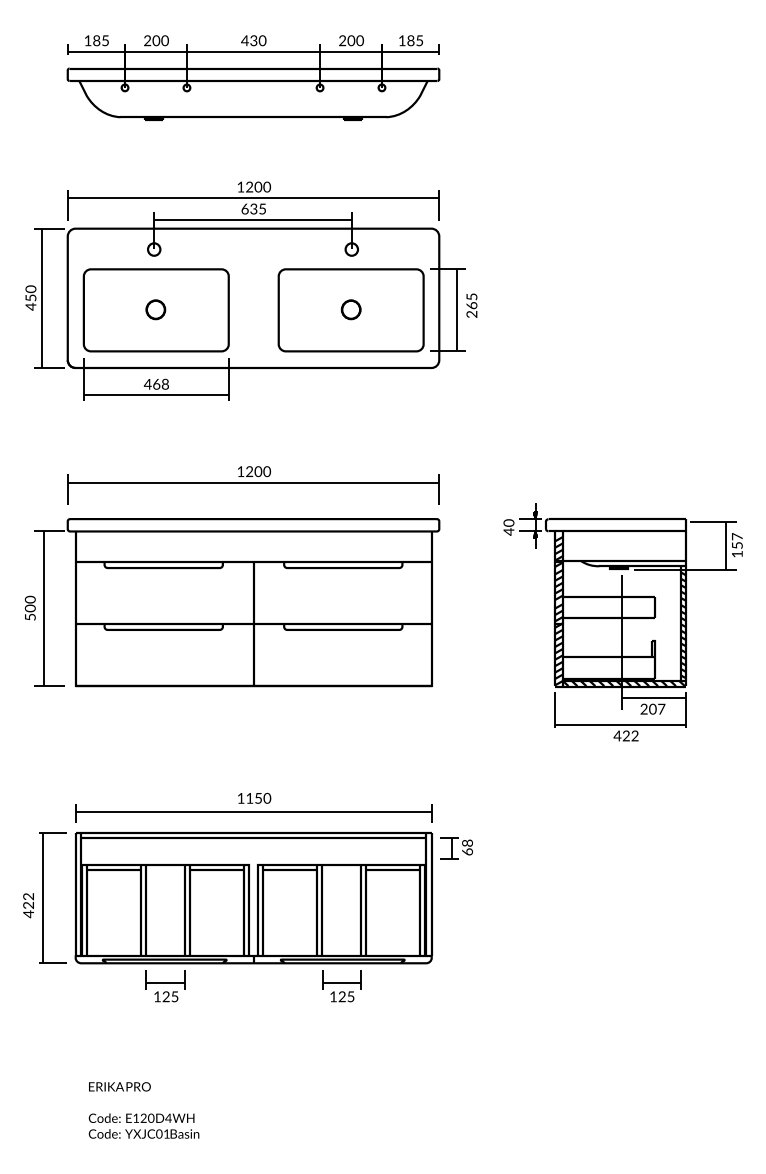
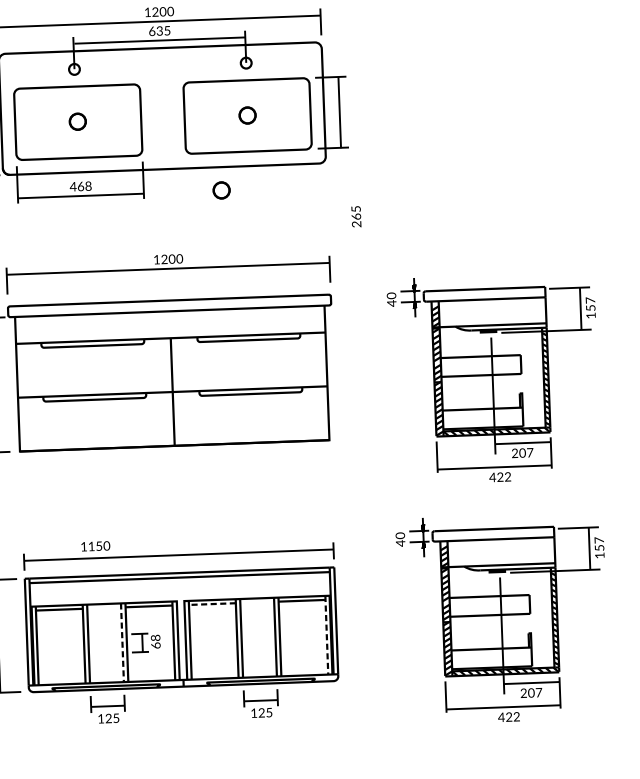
text: (471, 305) -> (356, 216), moved
part: (317, 394) -> (221, 190), added
text: (254, 797) -> (95, 545), moved
part: (456, 848) -> (146, 642), moved
line: (290, 869) -> (212, 603), solid -> dashed
part: (622, 898) -> (502, 618), added
line: (185, 910) -> (122, 642), solid -> dashed
line: (420, 910) -> (327, 635), solid -> dashed

